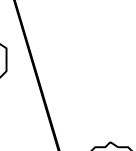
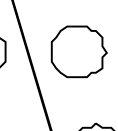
part: (90, 59) -> (78, 51), added

